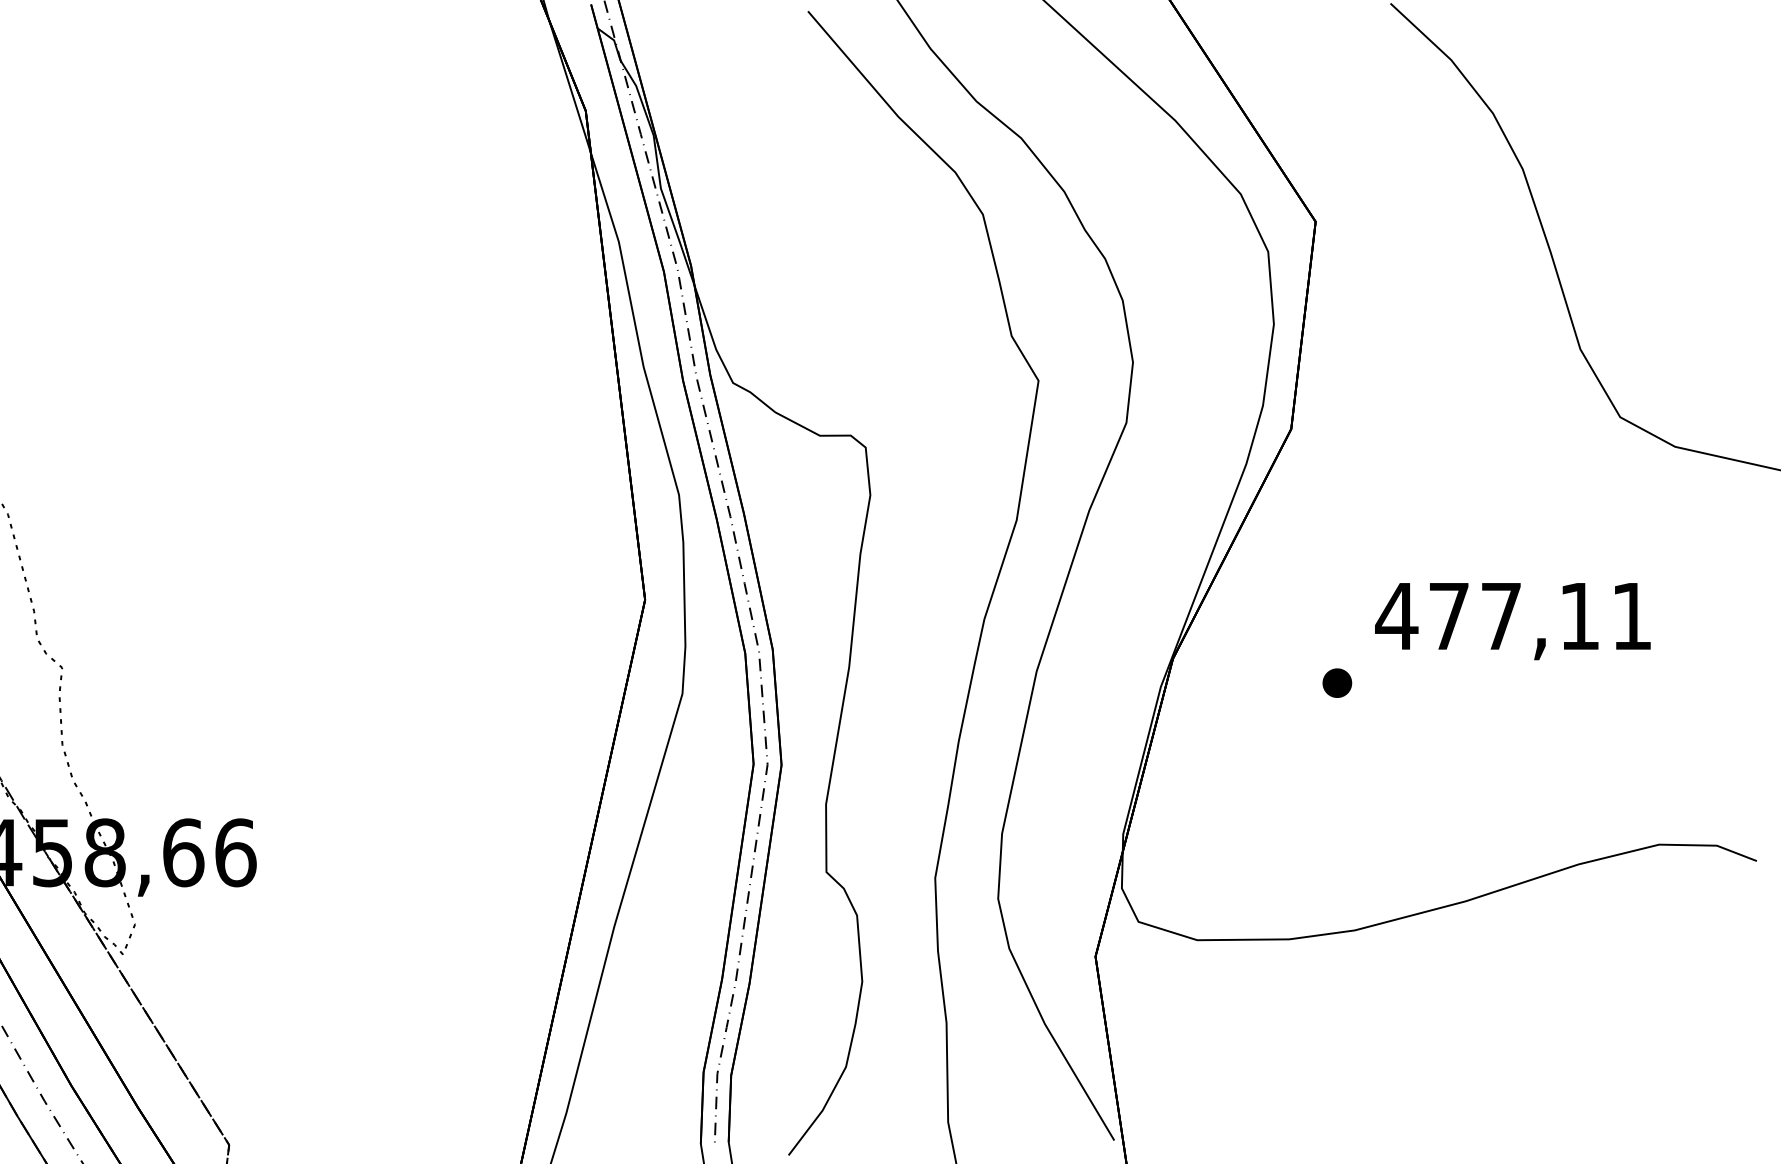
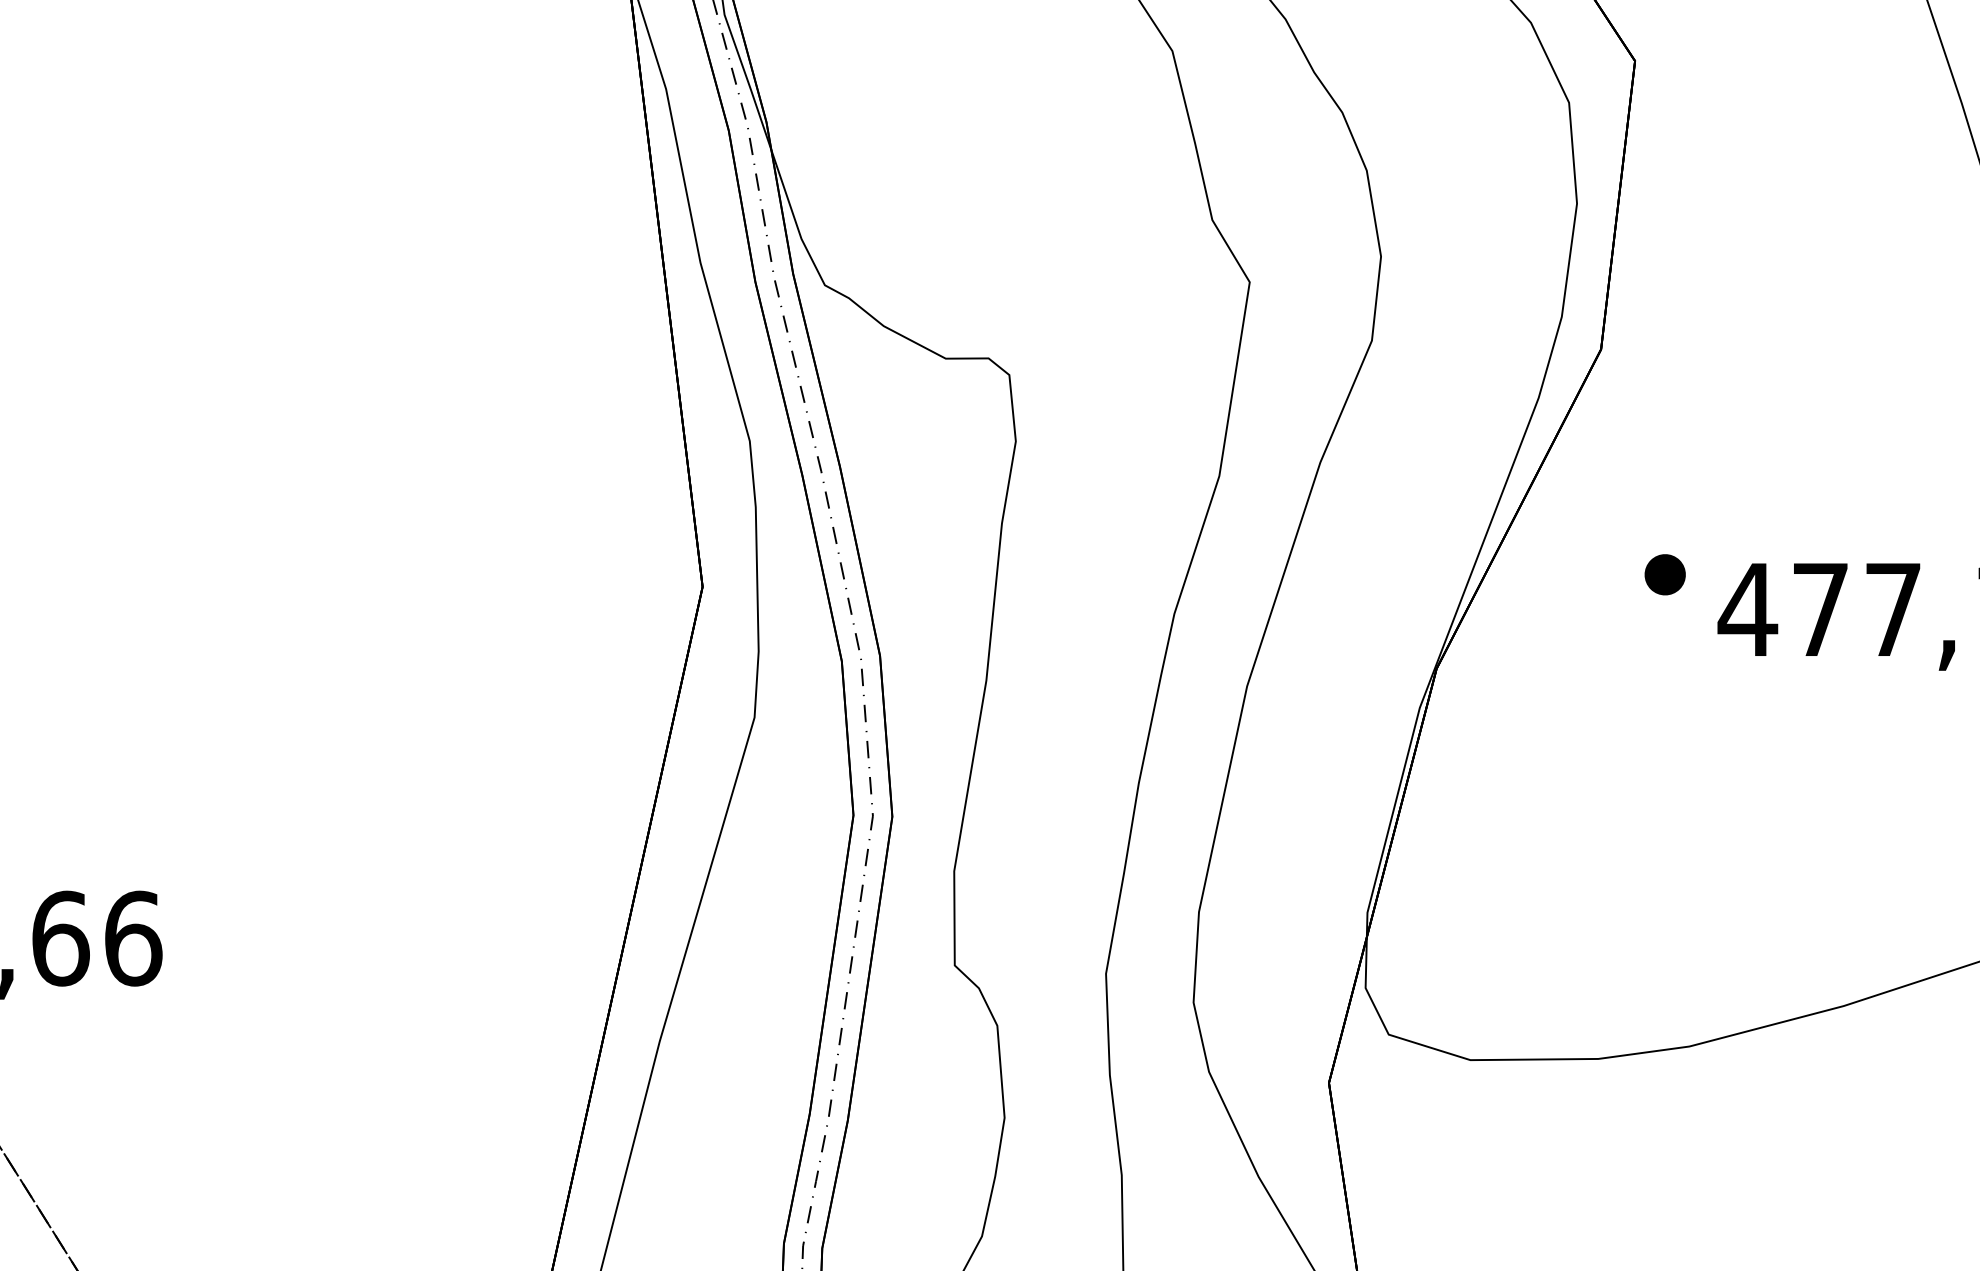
part: (1337, 682) -> (1665, 573), moved

